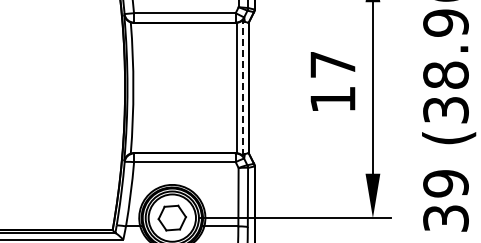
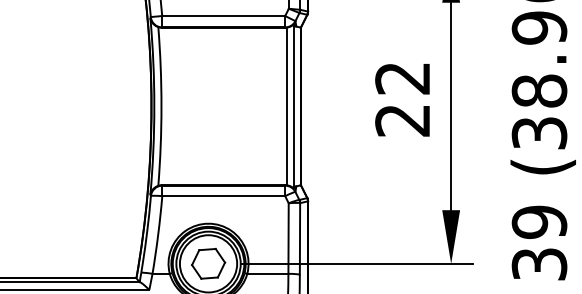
text: (332, 82) -> (402, 99), 17 -> 22
line: (242, 87) -> (293, 105), dashed -> solid

